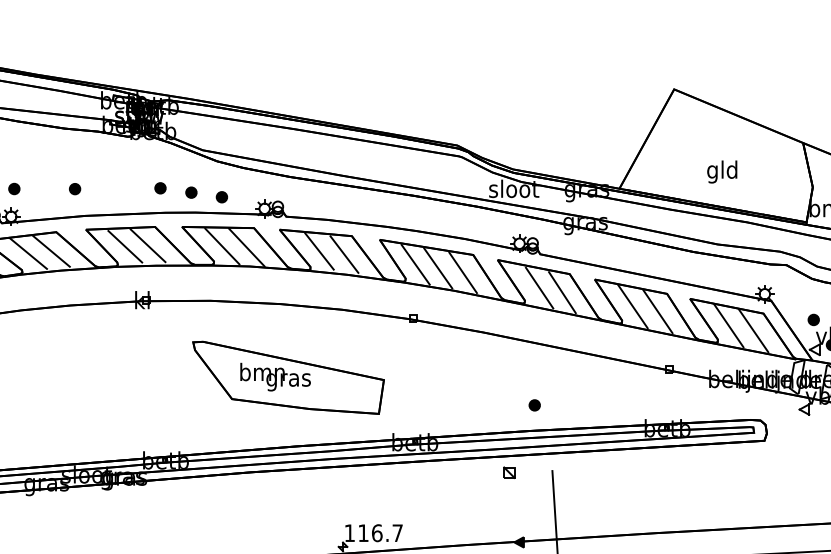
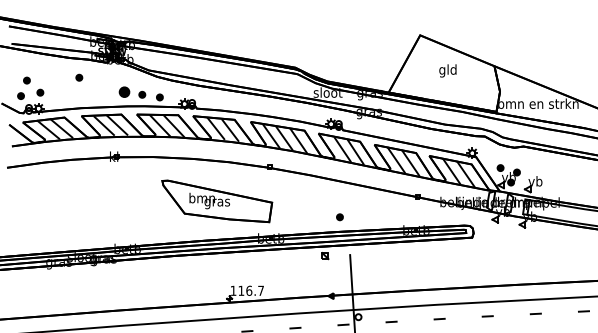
text: (721, 171) -> (447, 70), moved
part: (75, 188) -> (79, 77), moved
part: (160, 188) -> (124, 92), size x1.6
part: (289, 377) -> (217, 201), moved

